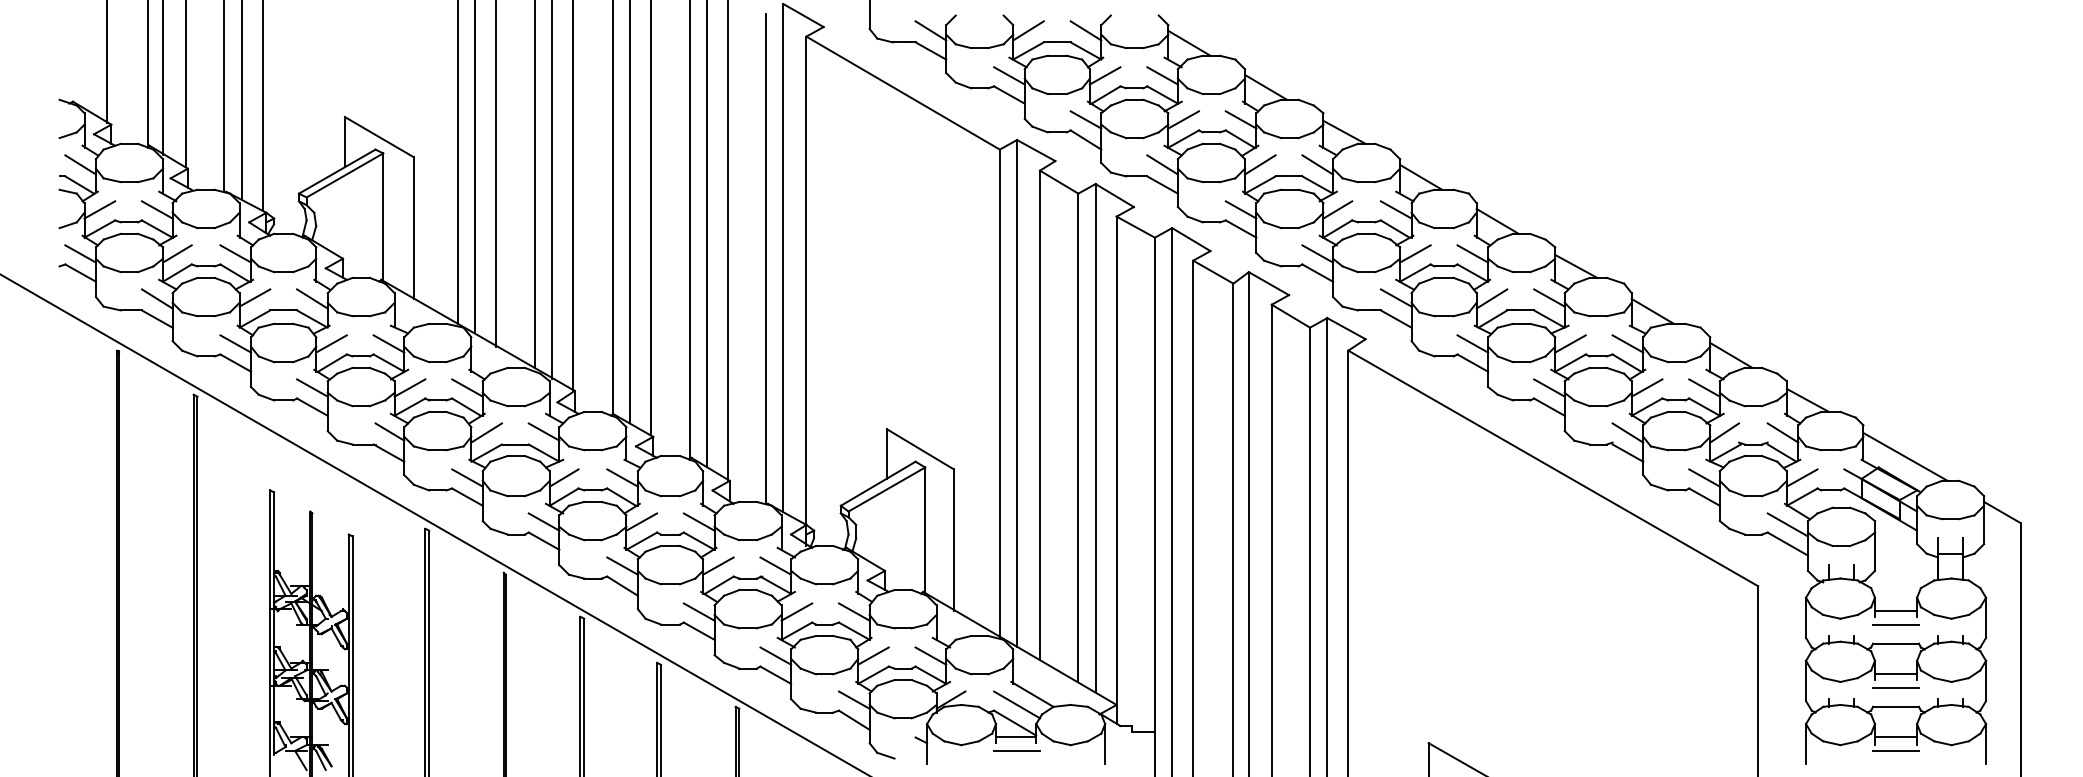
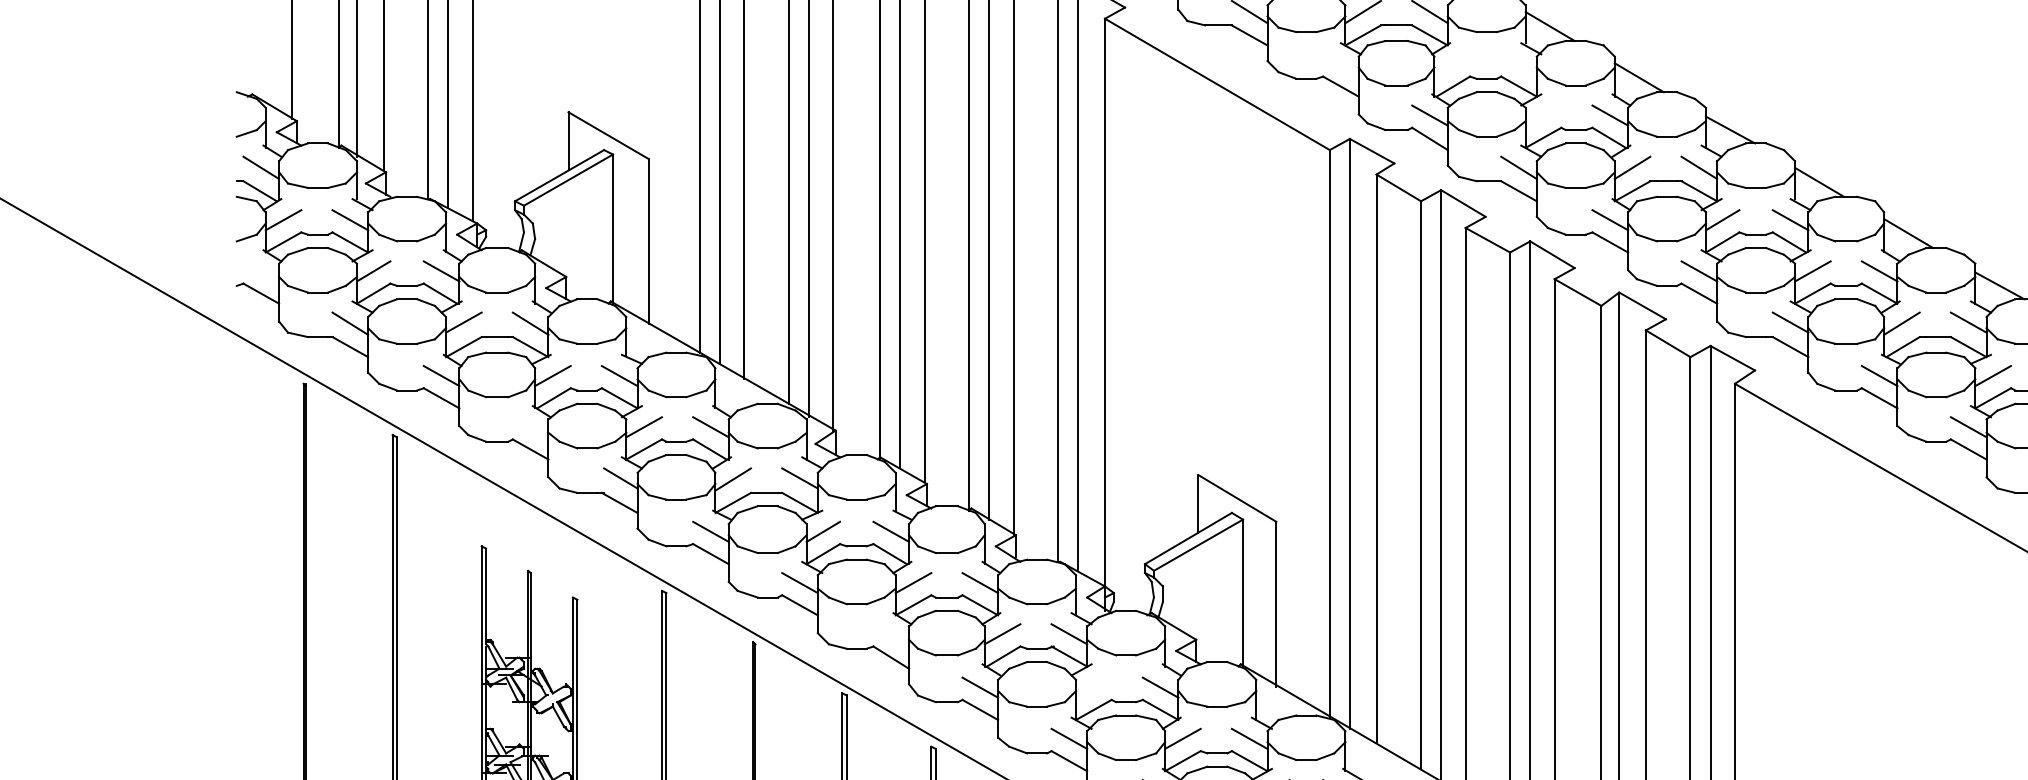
line: (1009, 75) -> (1341, 63), removed
line: (1104, 75) -> (1451, 63), removed
line: (1162, 75) -> (1518, 63), removed
line: (1183, 119) -> (1543, 115), removed
line: (80, 253) -> (261, 270), removed
line: (312, 387) -> (530, 426), removed
line: (622, 565) -> (891, 633), removed
line: (796, 611) -> (1093, 687), removed

